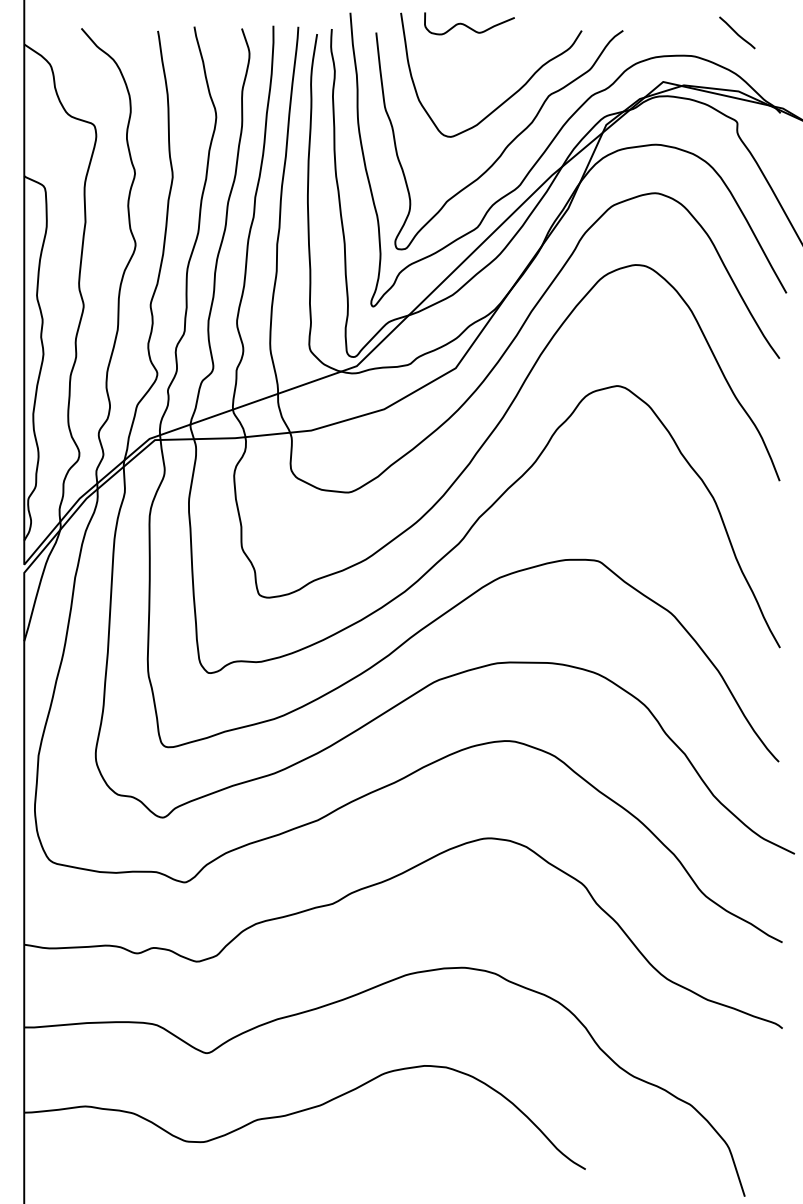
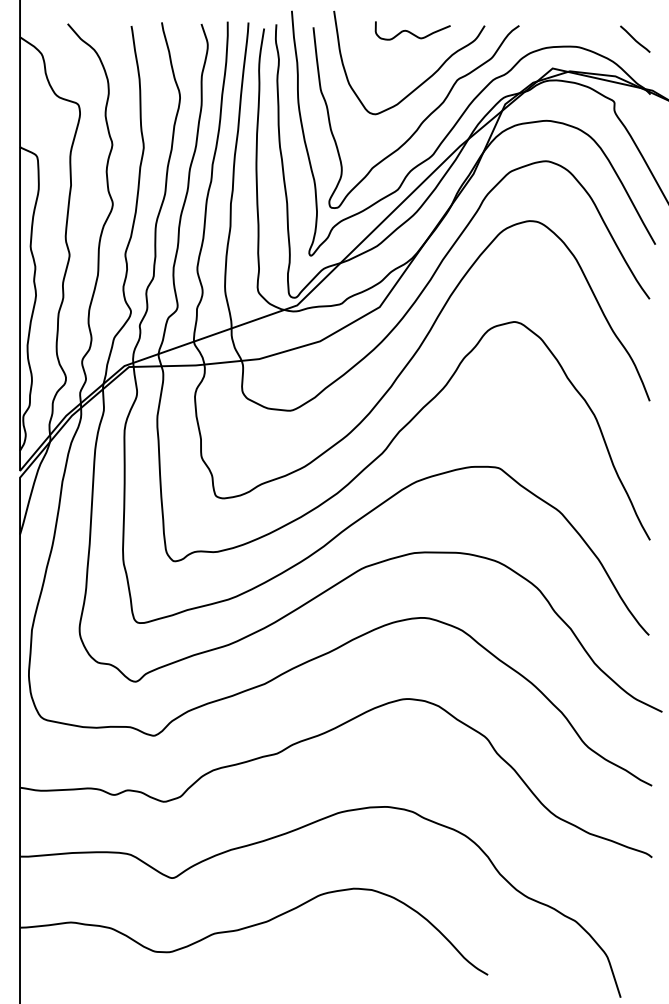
curve: (467, 25) -> (411, 32), moved
curve: (737, 32) -> (635, 38), moved

